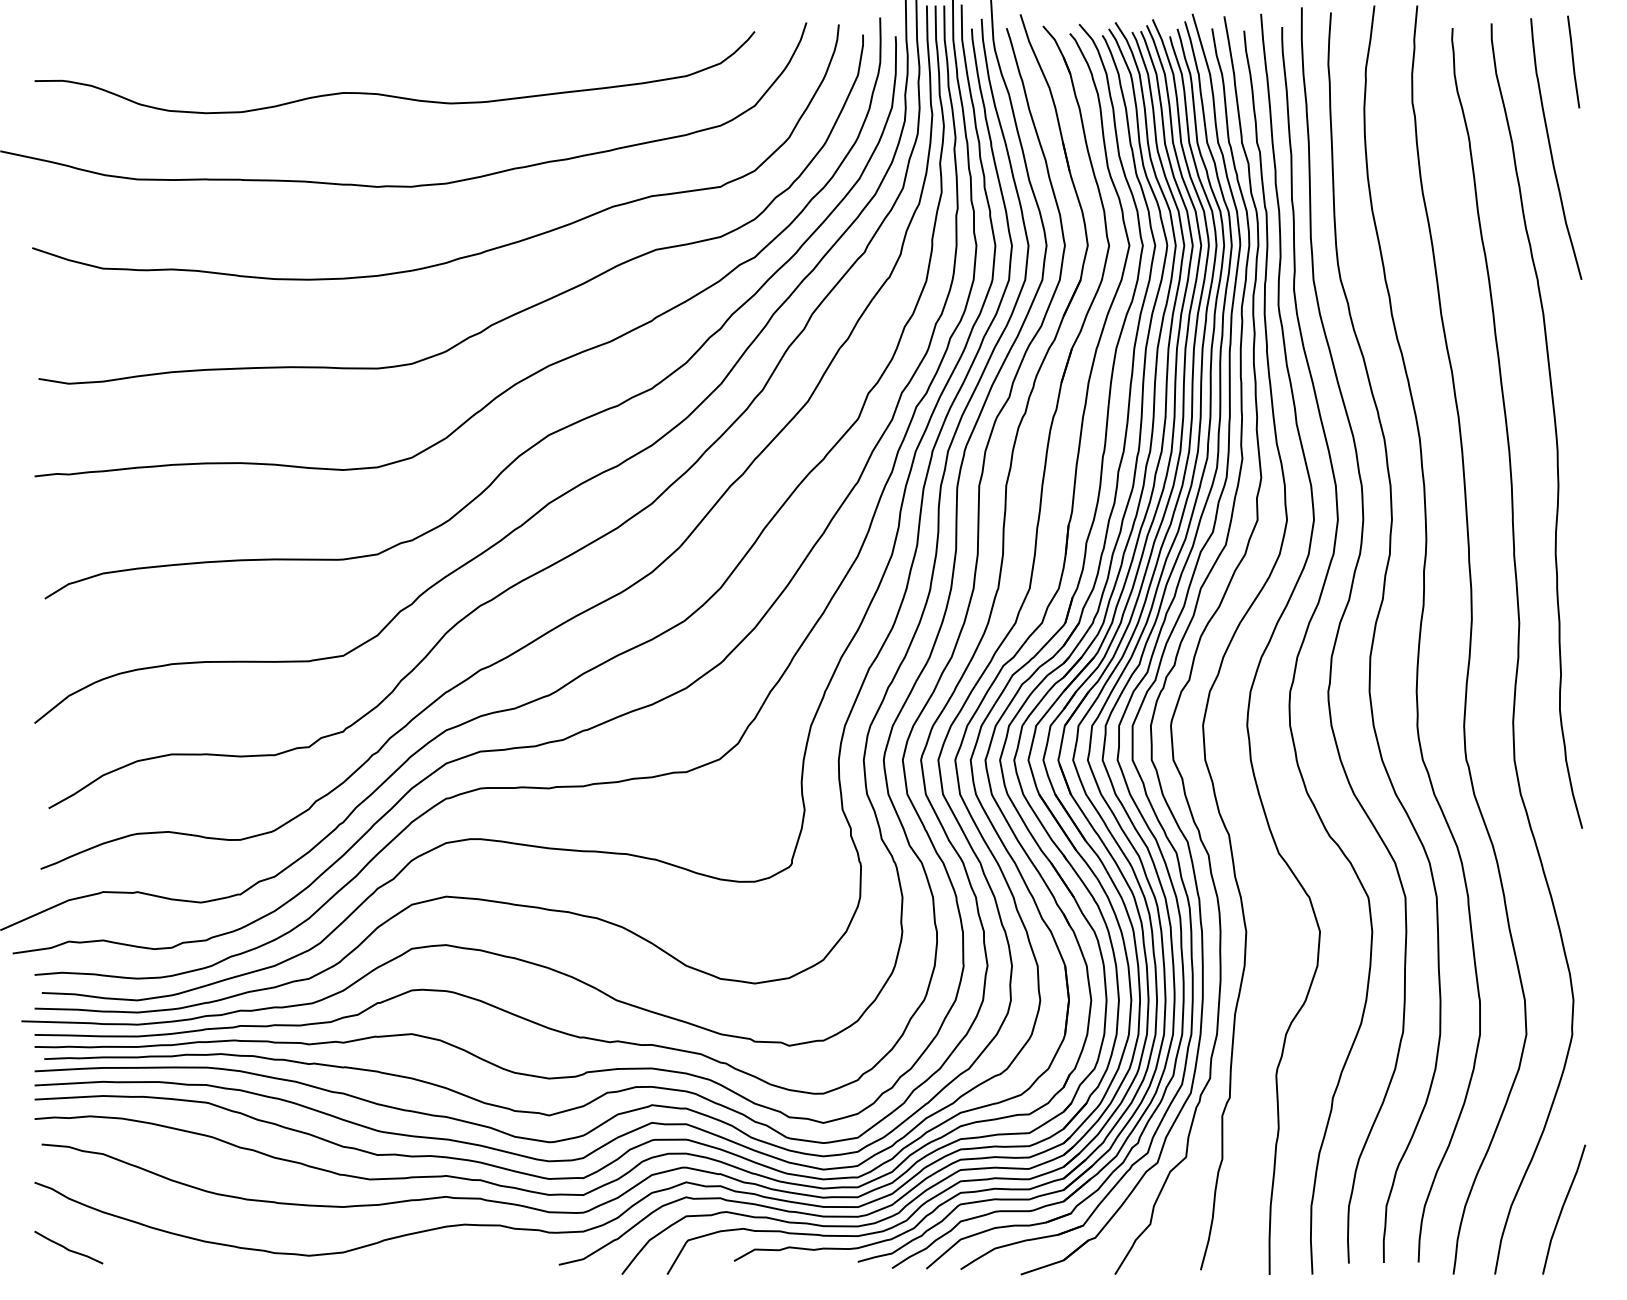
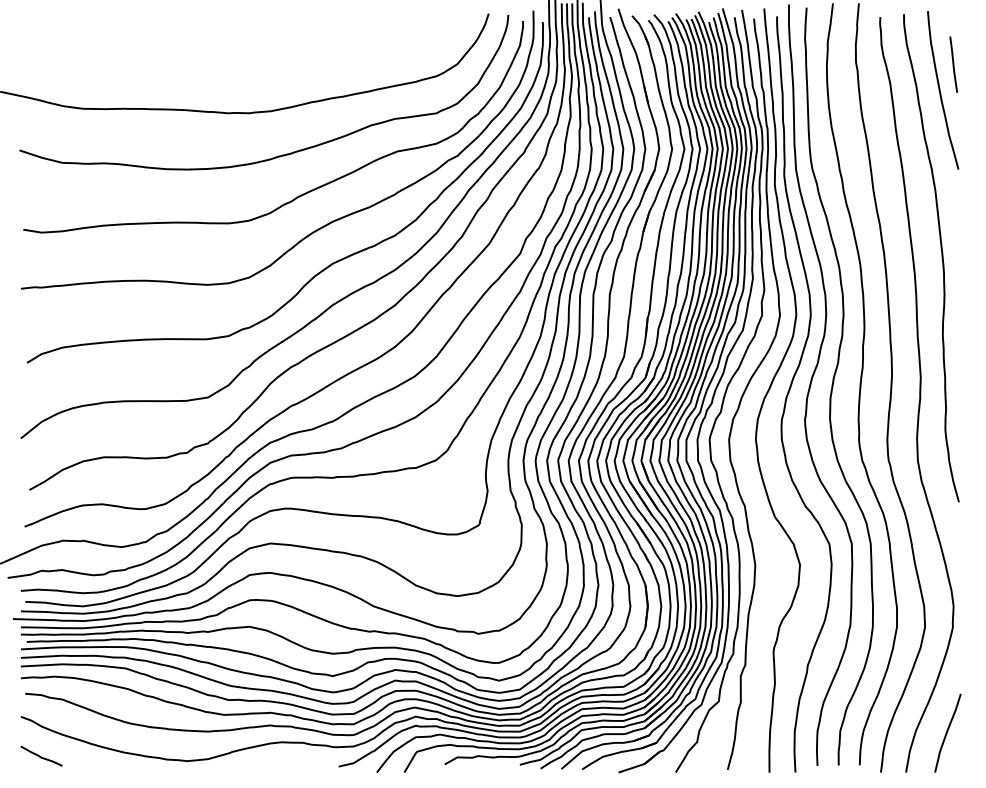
line: (1573, 61) -> (953, 64), moved
curve: (395, 94) -> (239, 57), removed

